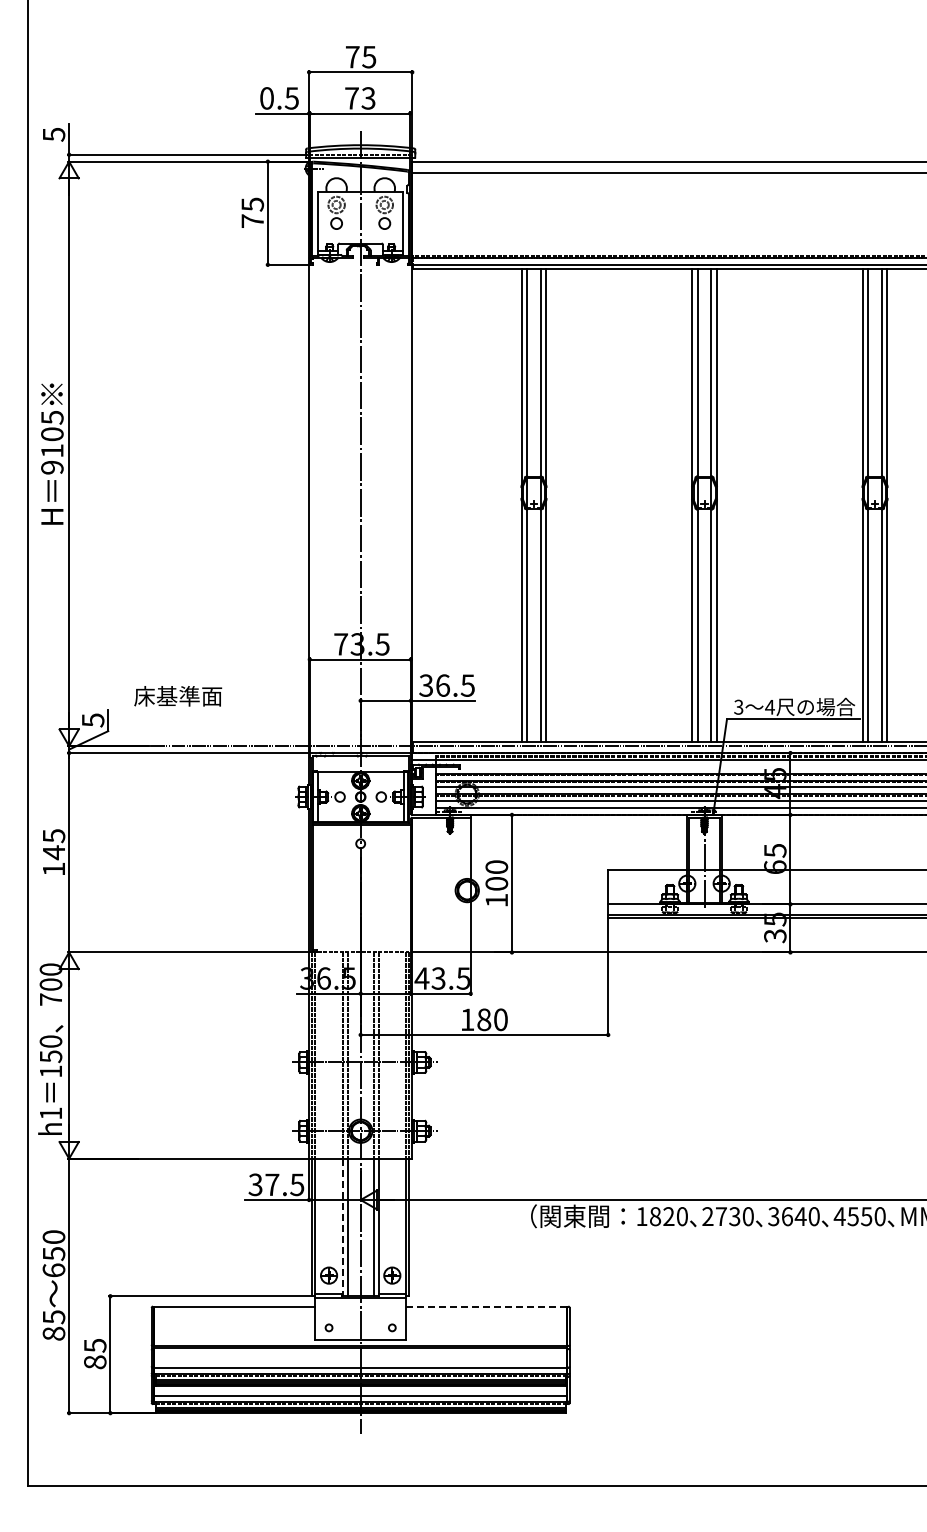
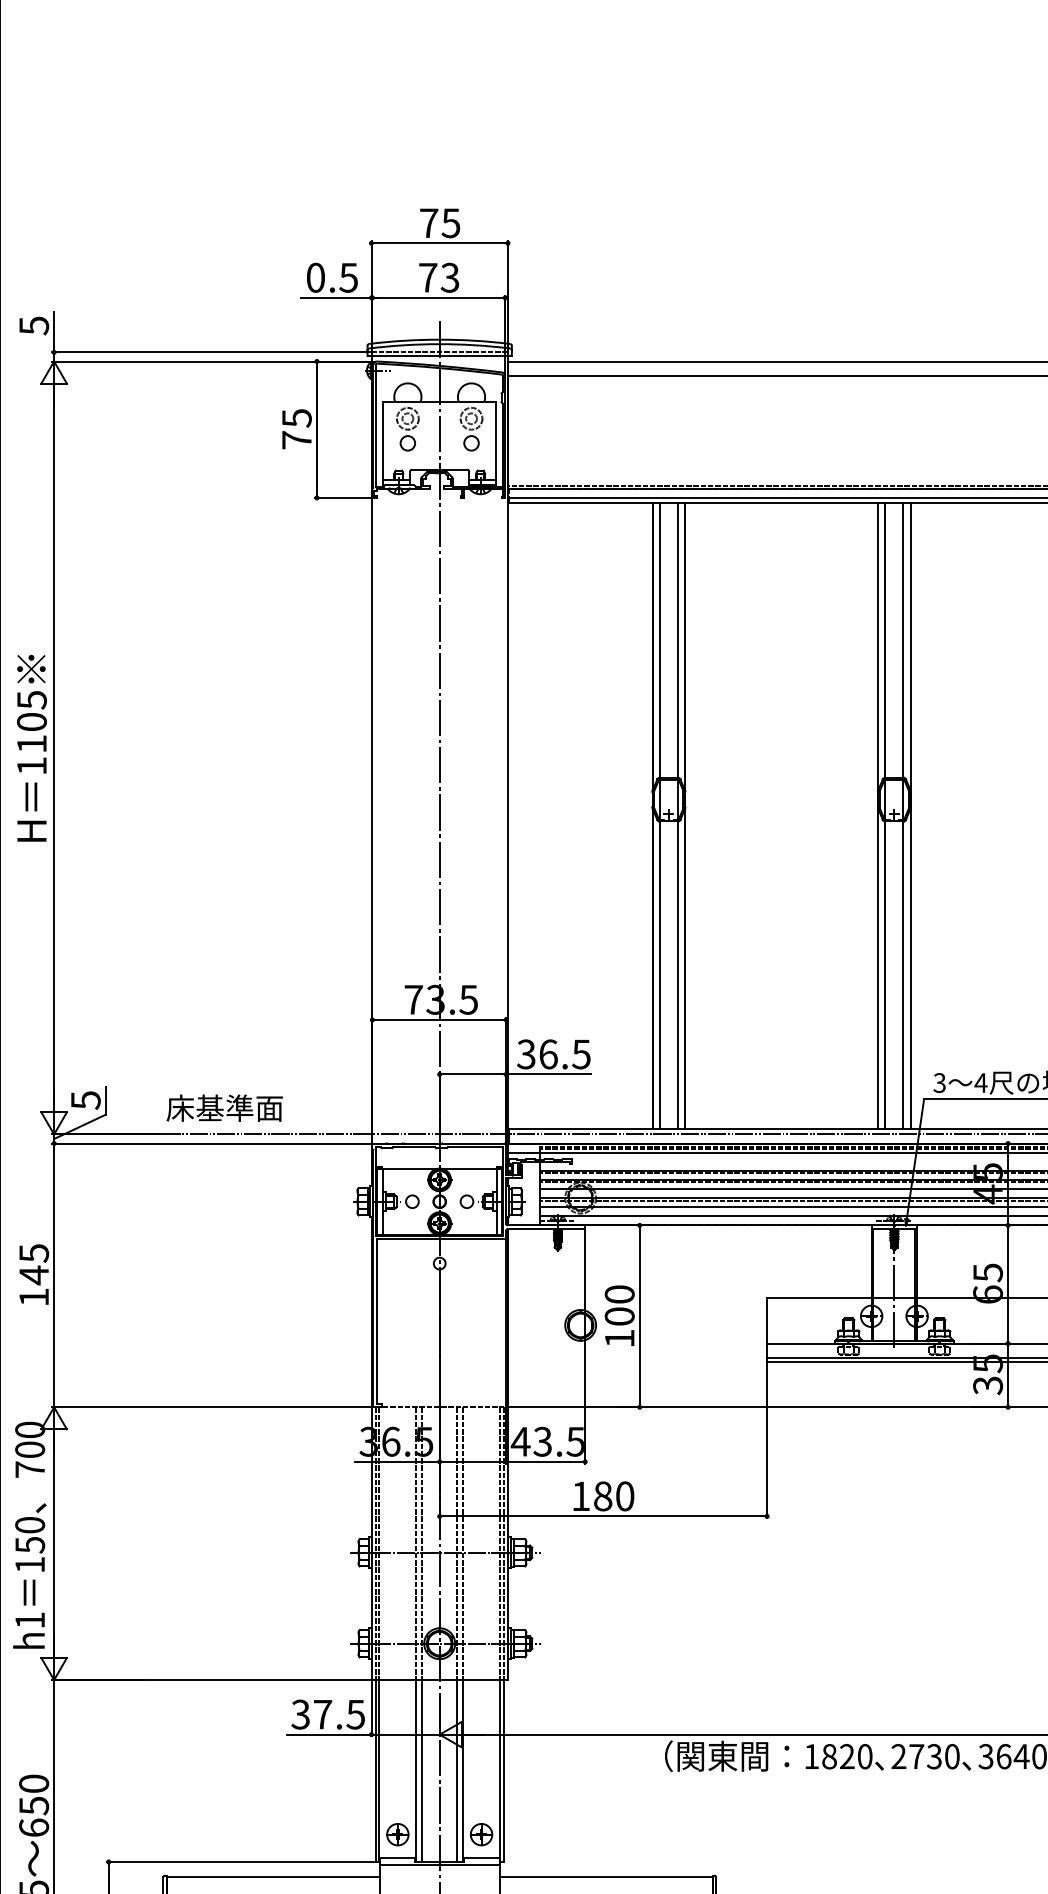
text: (52, 467) -> (32, 765), 9105 -> 1105
text: (178, 696) -> (225, 1108), moved
line: (342, 1227) -> (415, 1771), dashed -> solid
line: (486, 1307) -> (606, 1876), dashed -> solid

